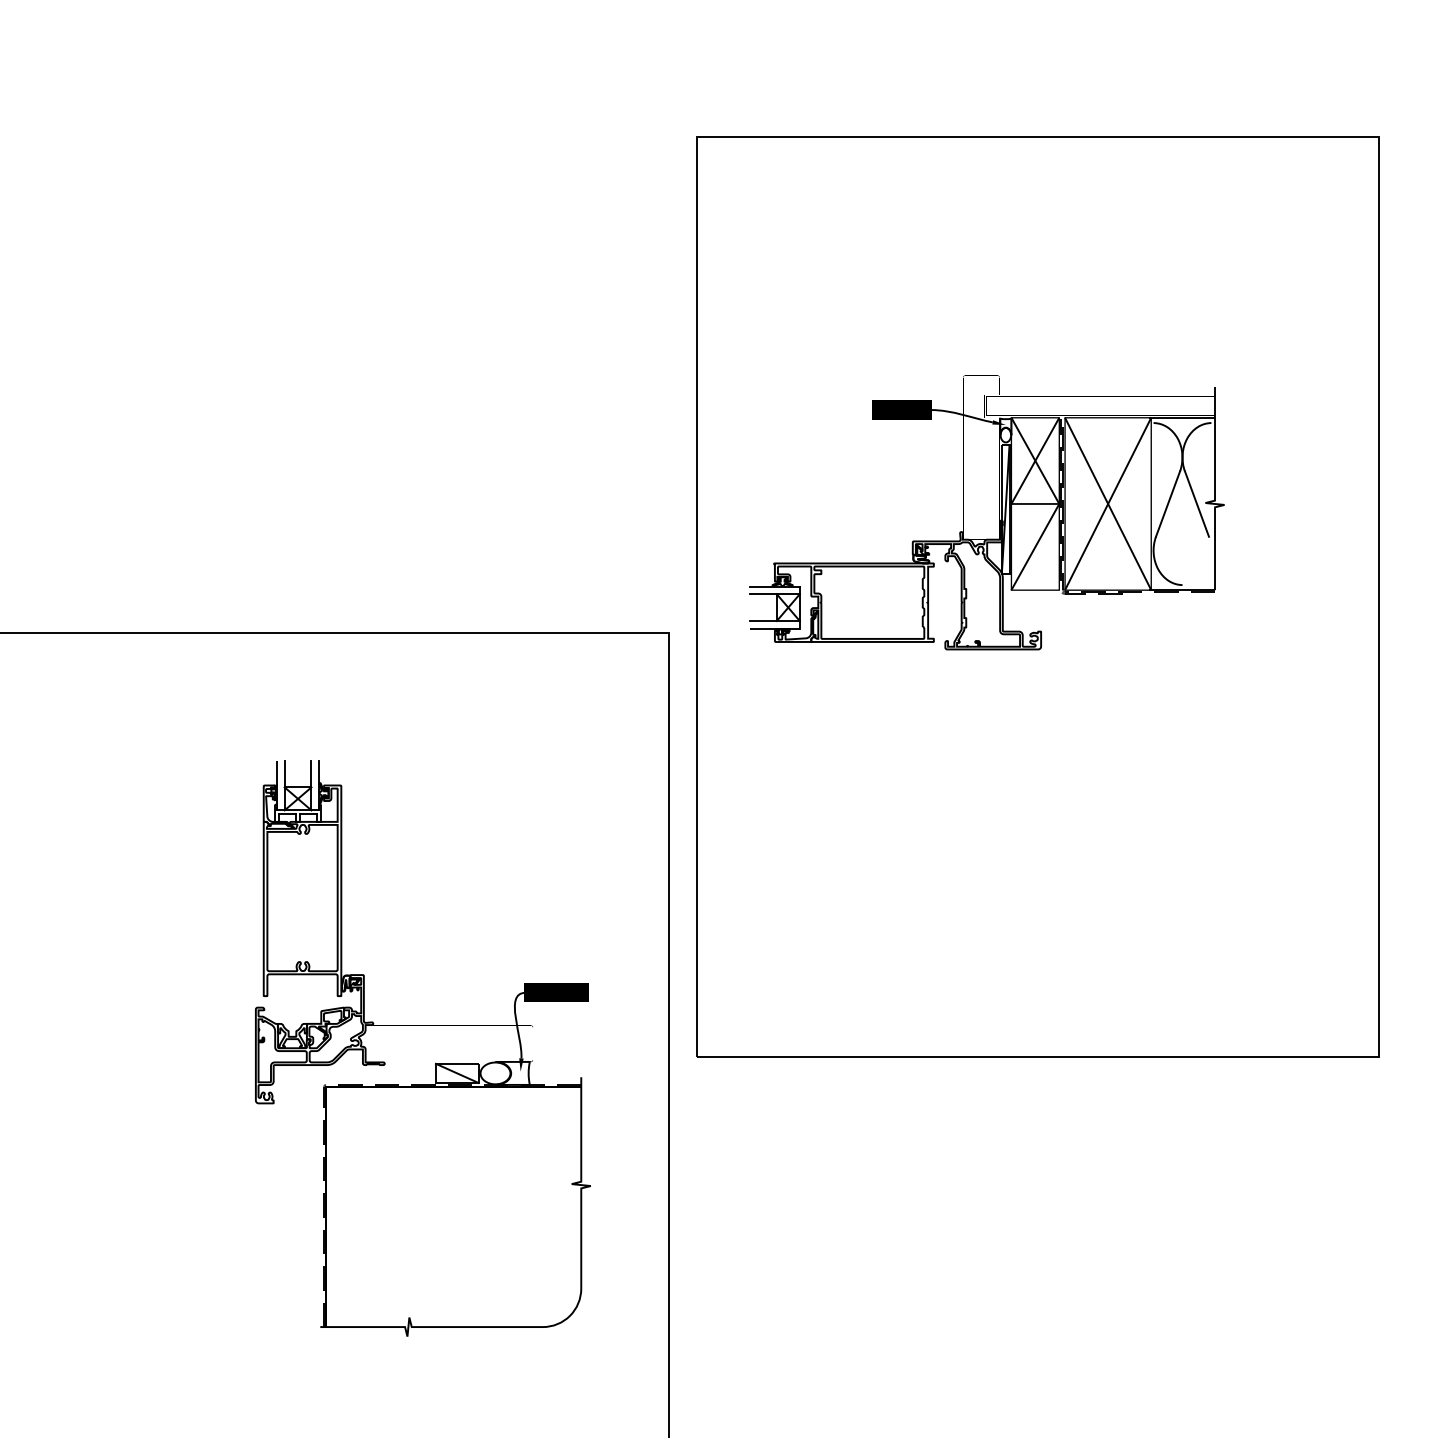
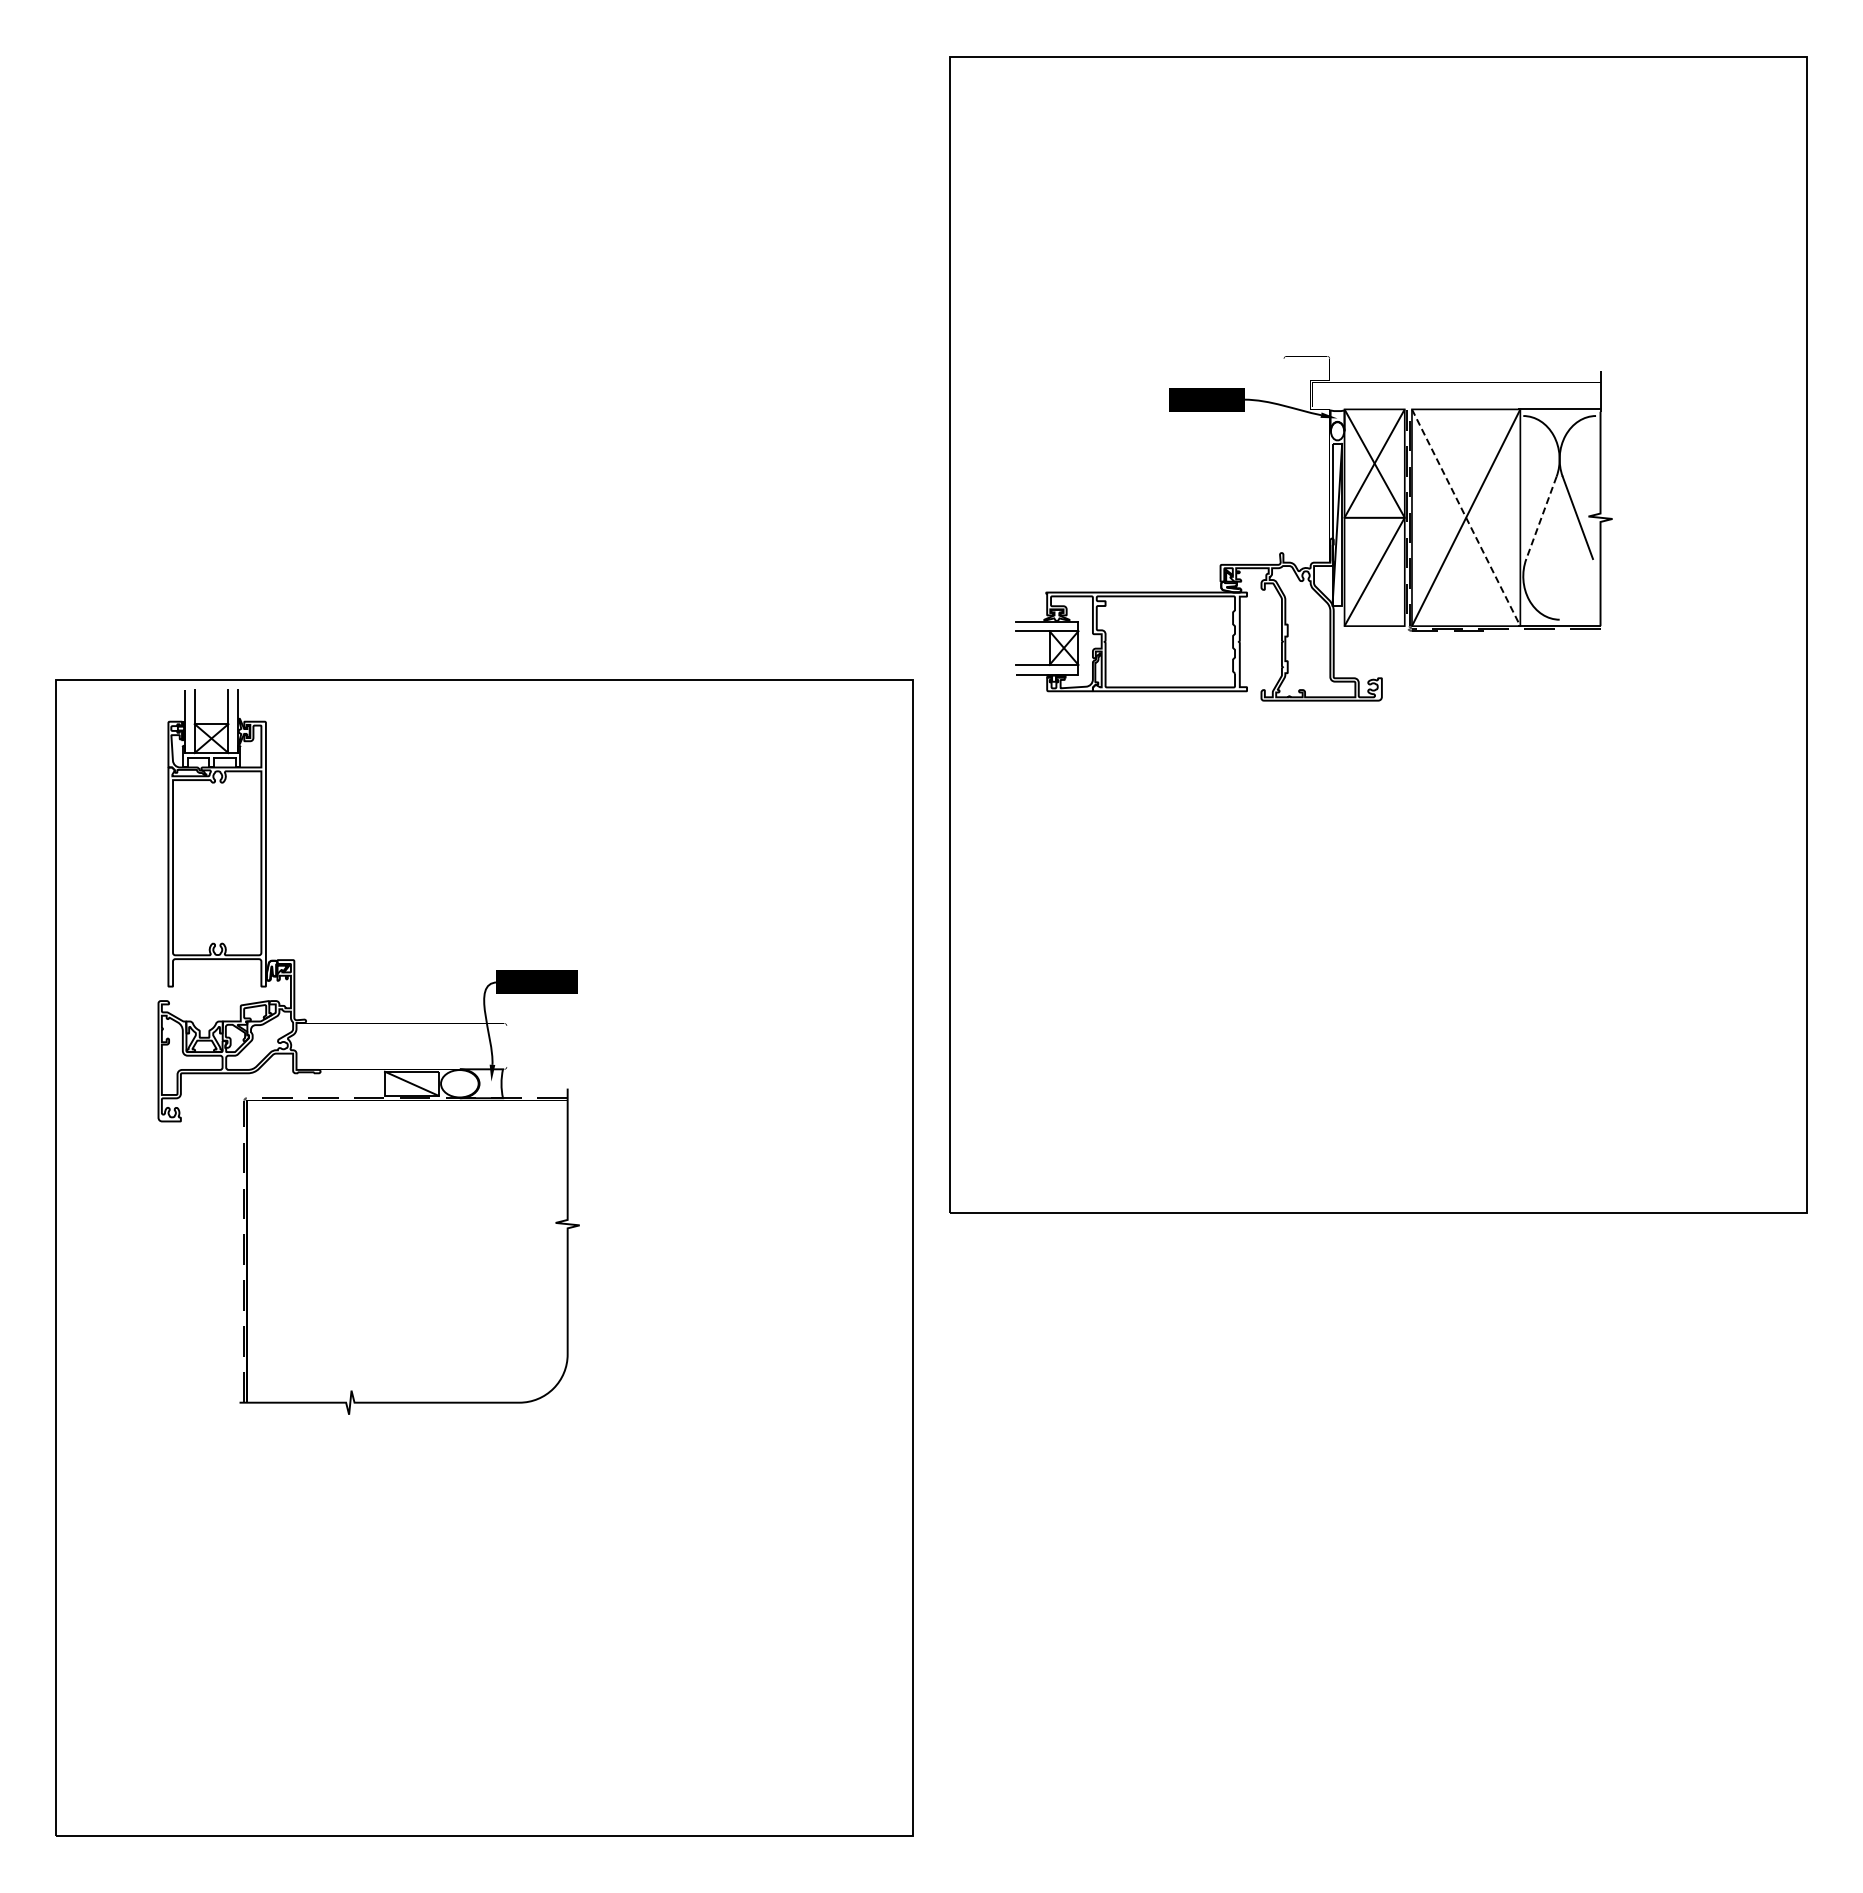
line: (1168, 503) -> (1541, 517), solid -> dashed
line: (1108, 504) -> (1466, 518), solid -> dashed
part: (422, 1047) -> (368, 1051), moved

